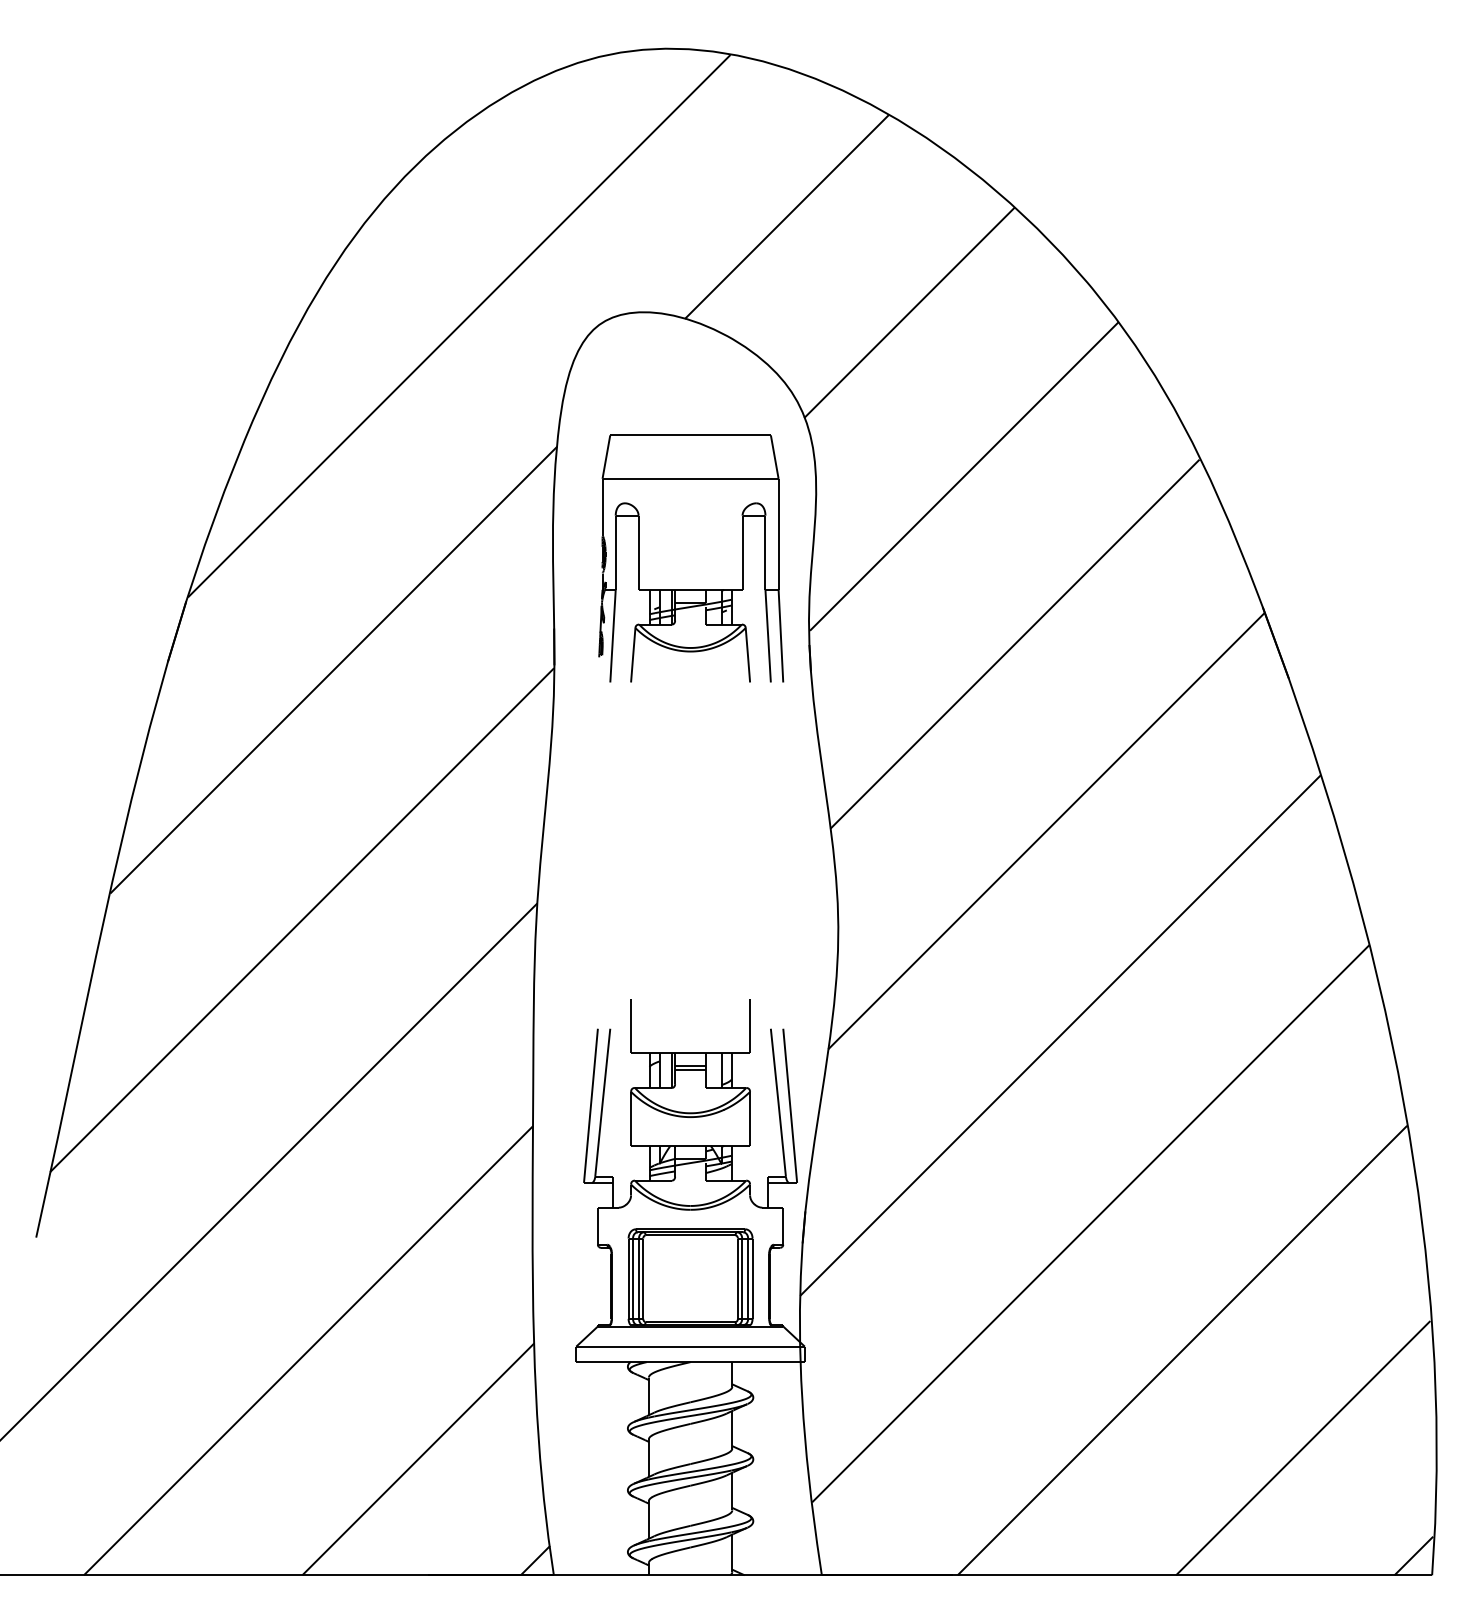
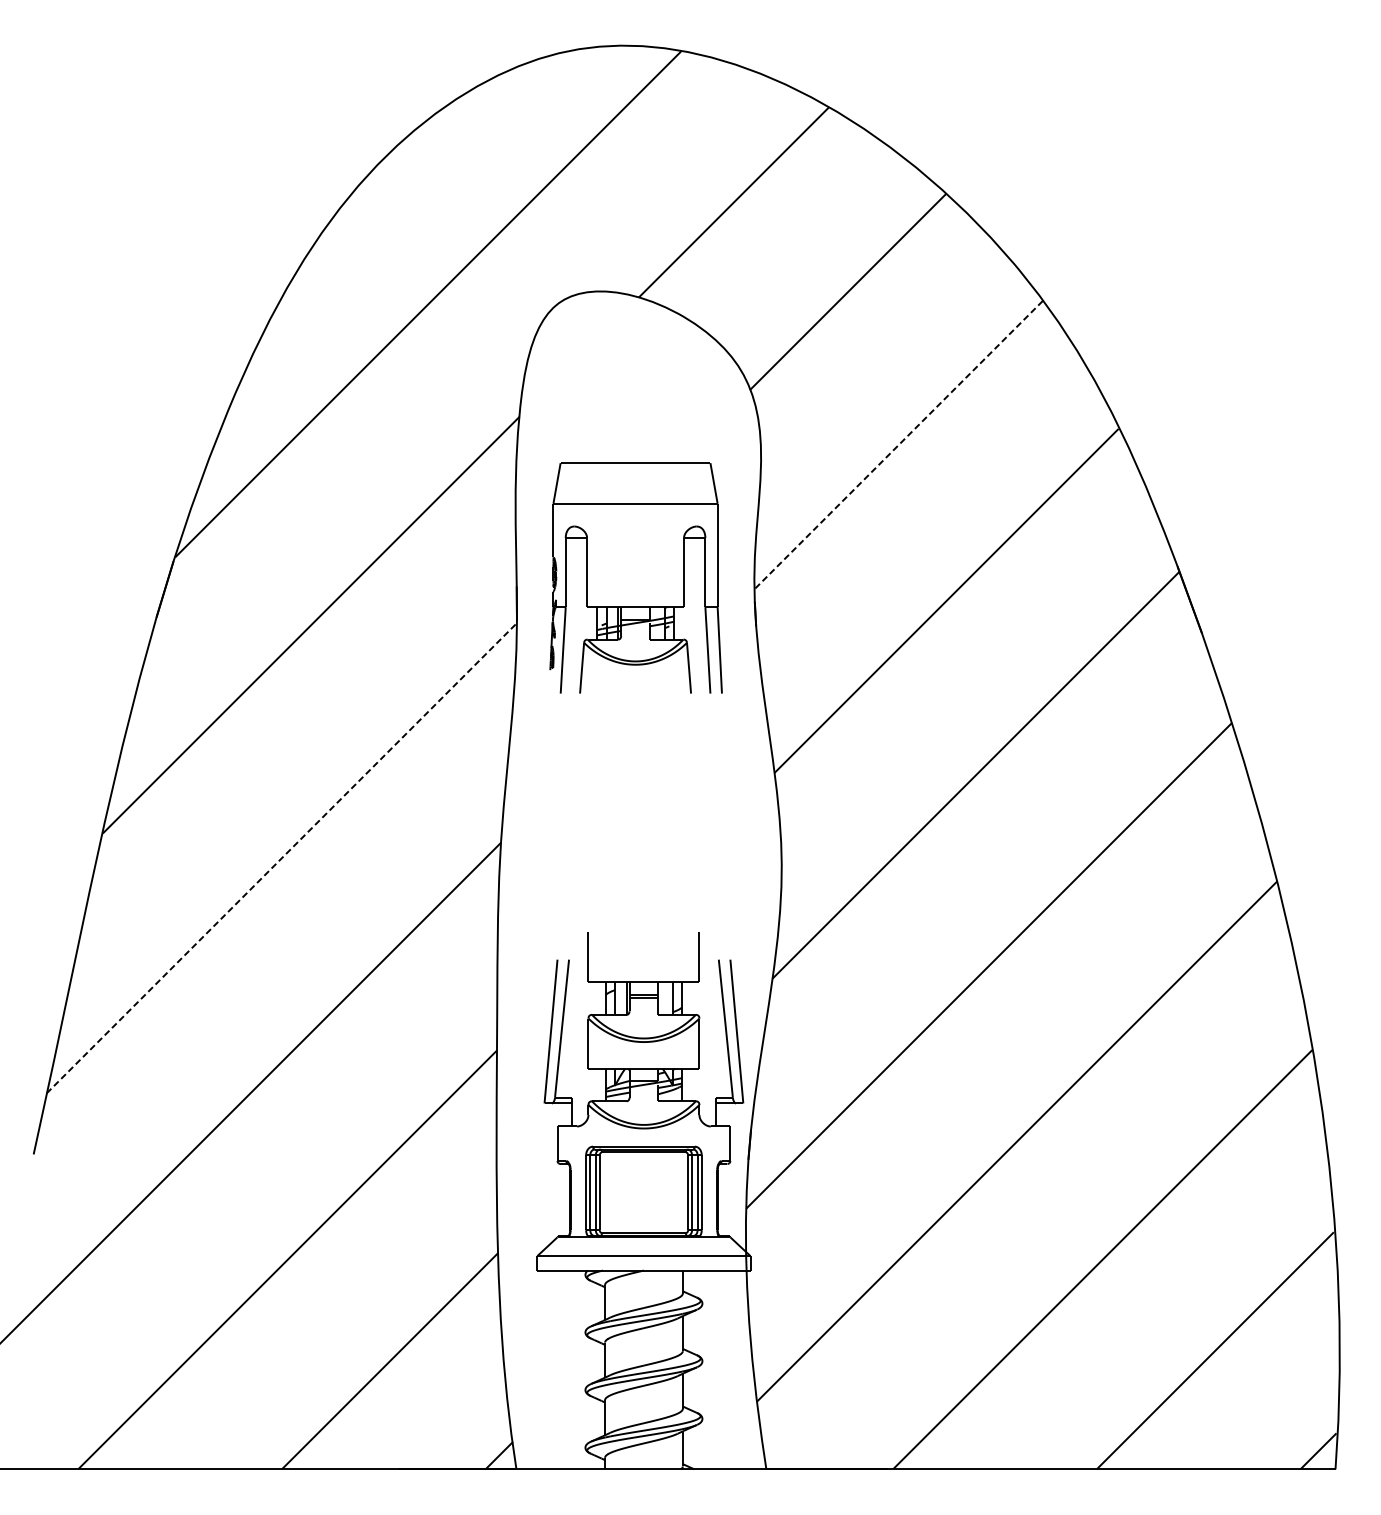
line: (964, 476) -> (899, 444), solid -> dashed
part: (691, 558) -> (636, 577), moved
line: (302, 919) -> (282, 857), solid -> dashed

